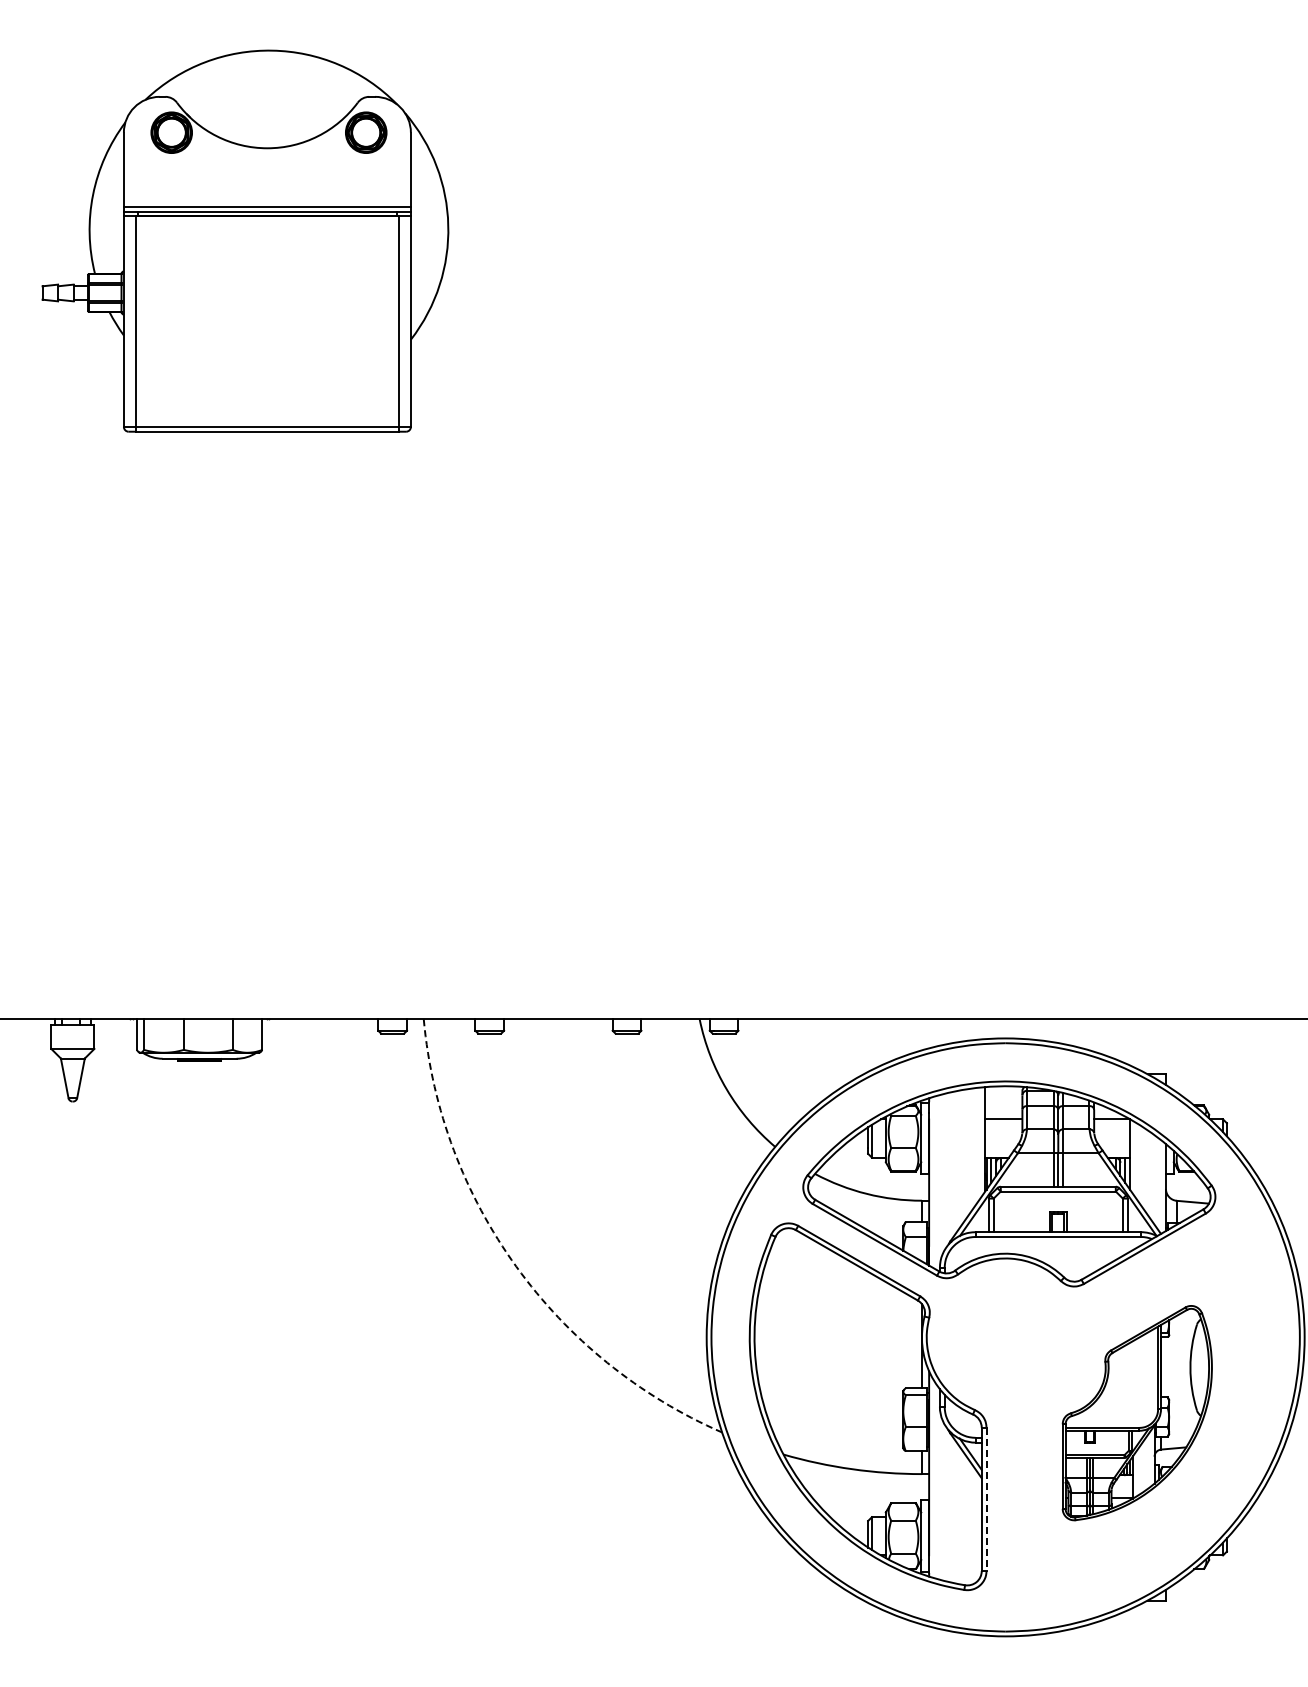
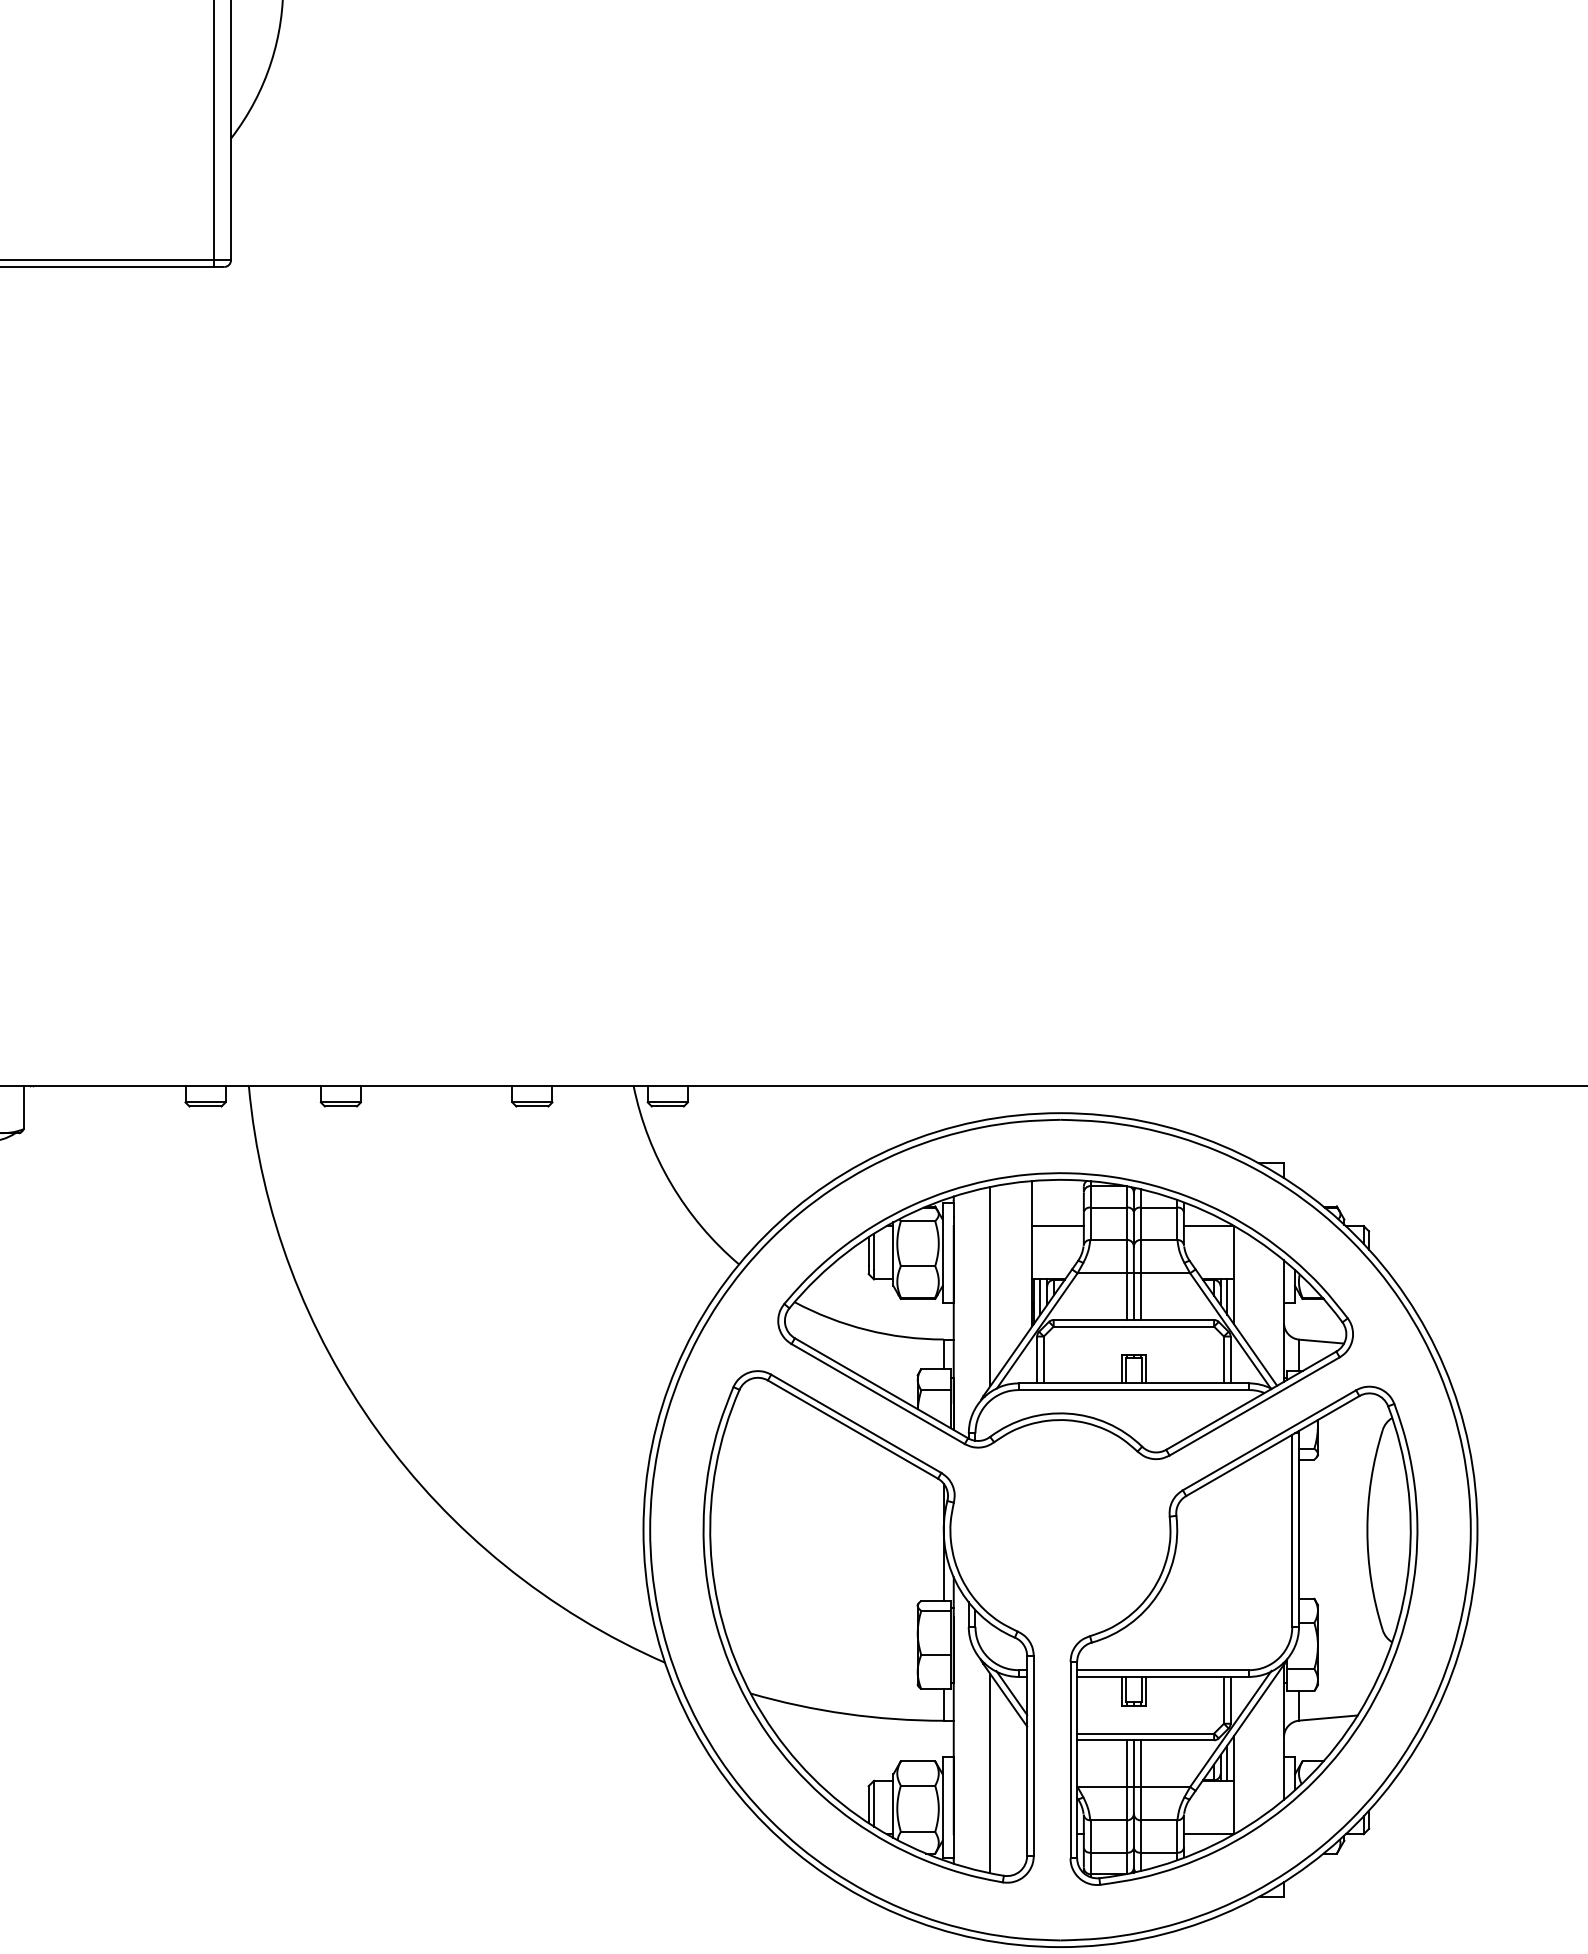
line: (955, 1162) -> (990, 1286), added
arc: (516, 1266) -> (378, 1431), dashed -> solid
part: (1137, 1412) -> (1244, 1634), size x1.67
line: (986, 1499) -> (1033, 1756), dashed -> solid
line: (955, 1511) -> (990, 1772), added

